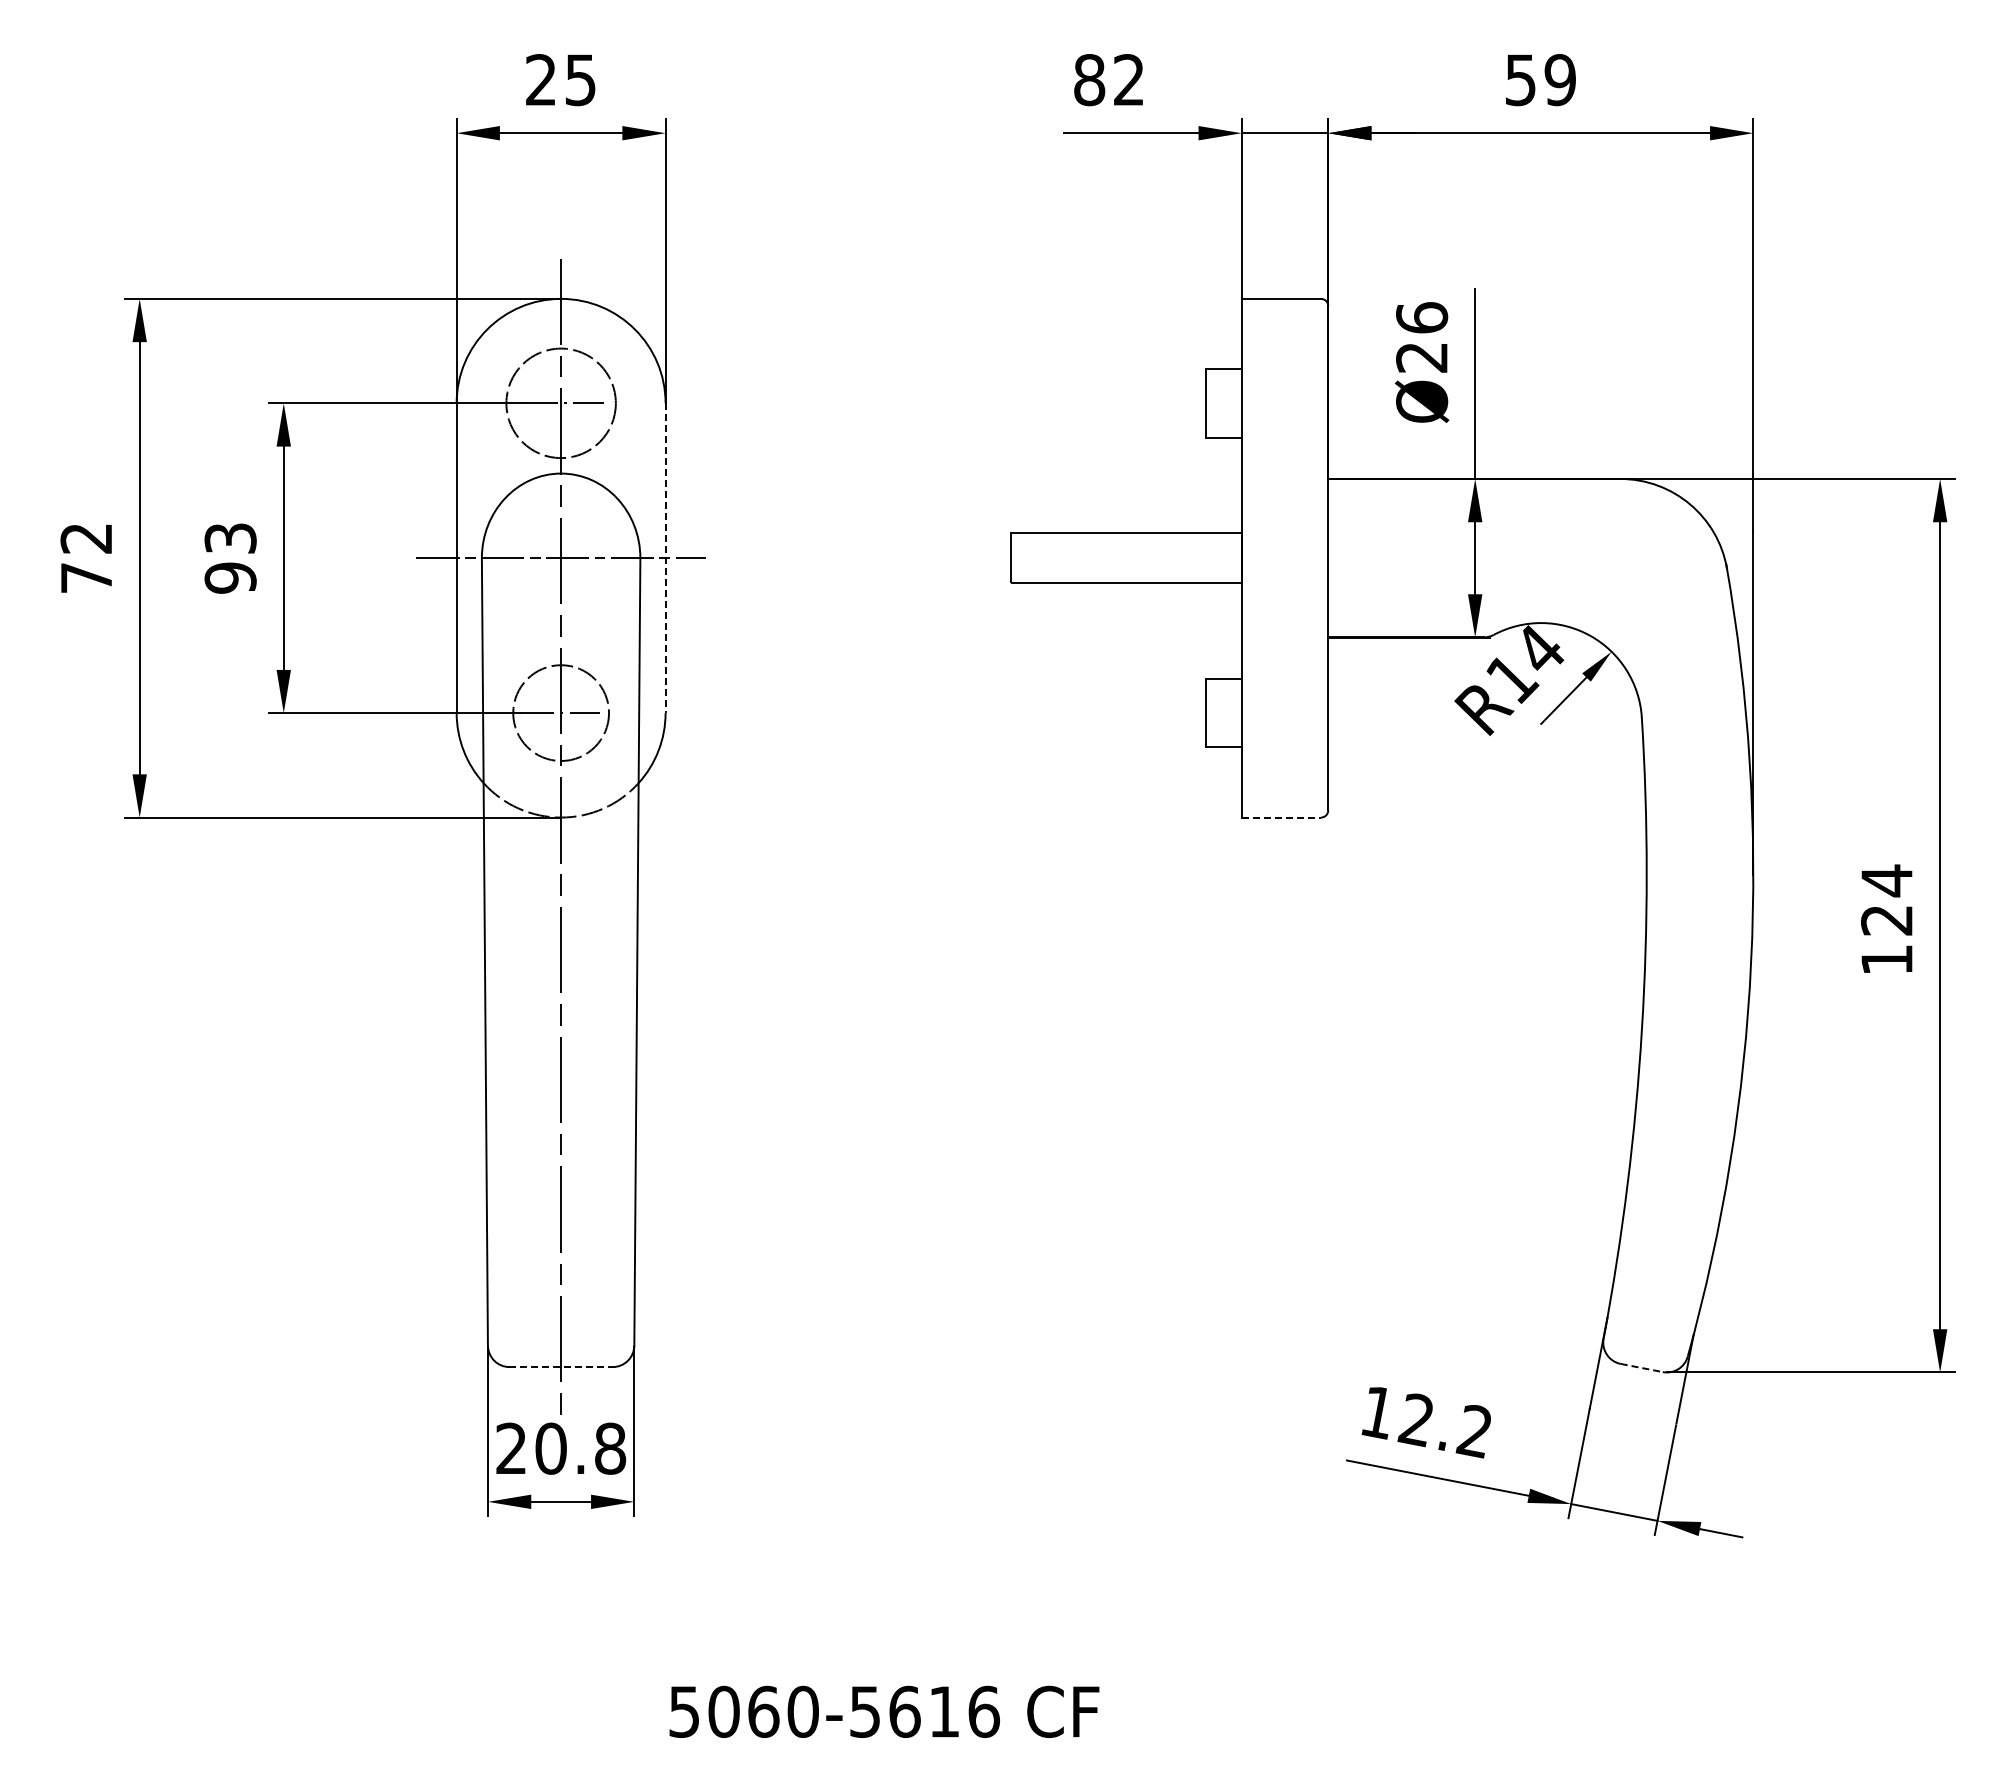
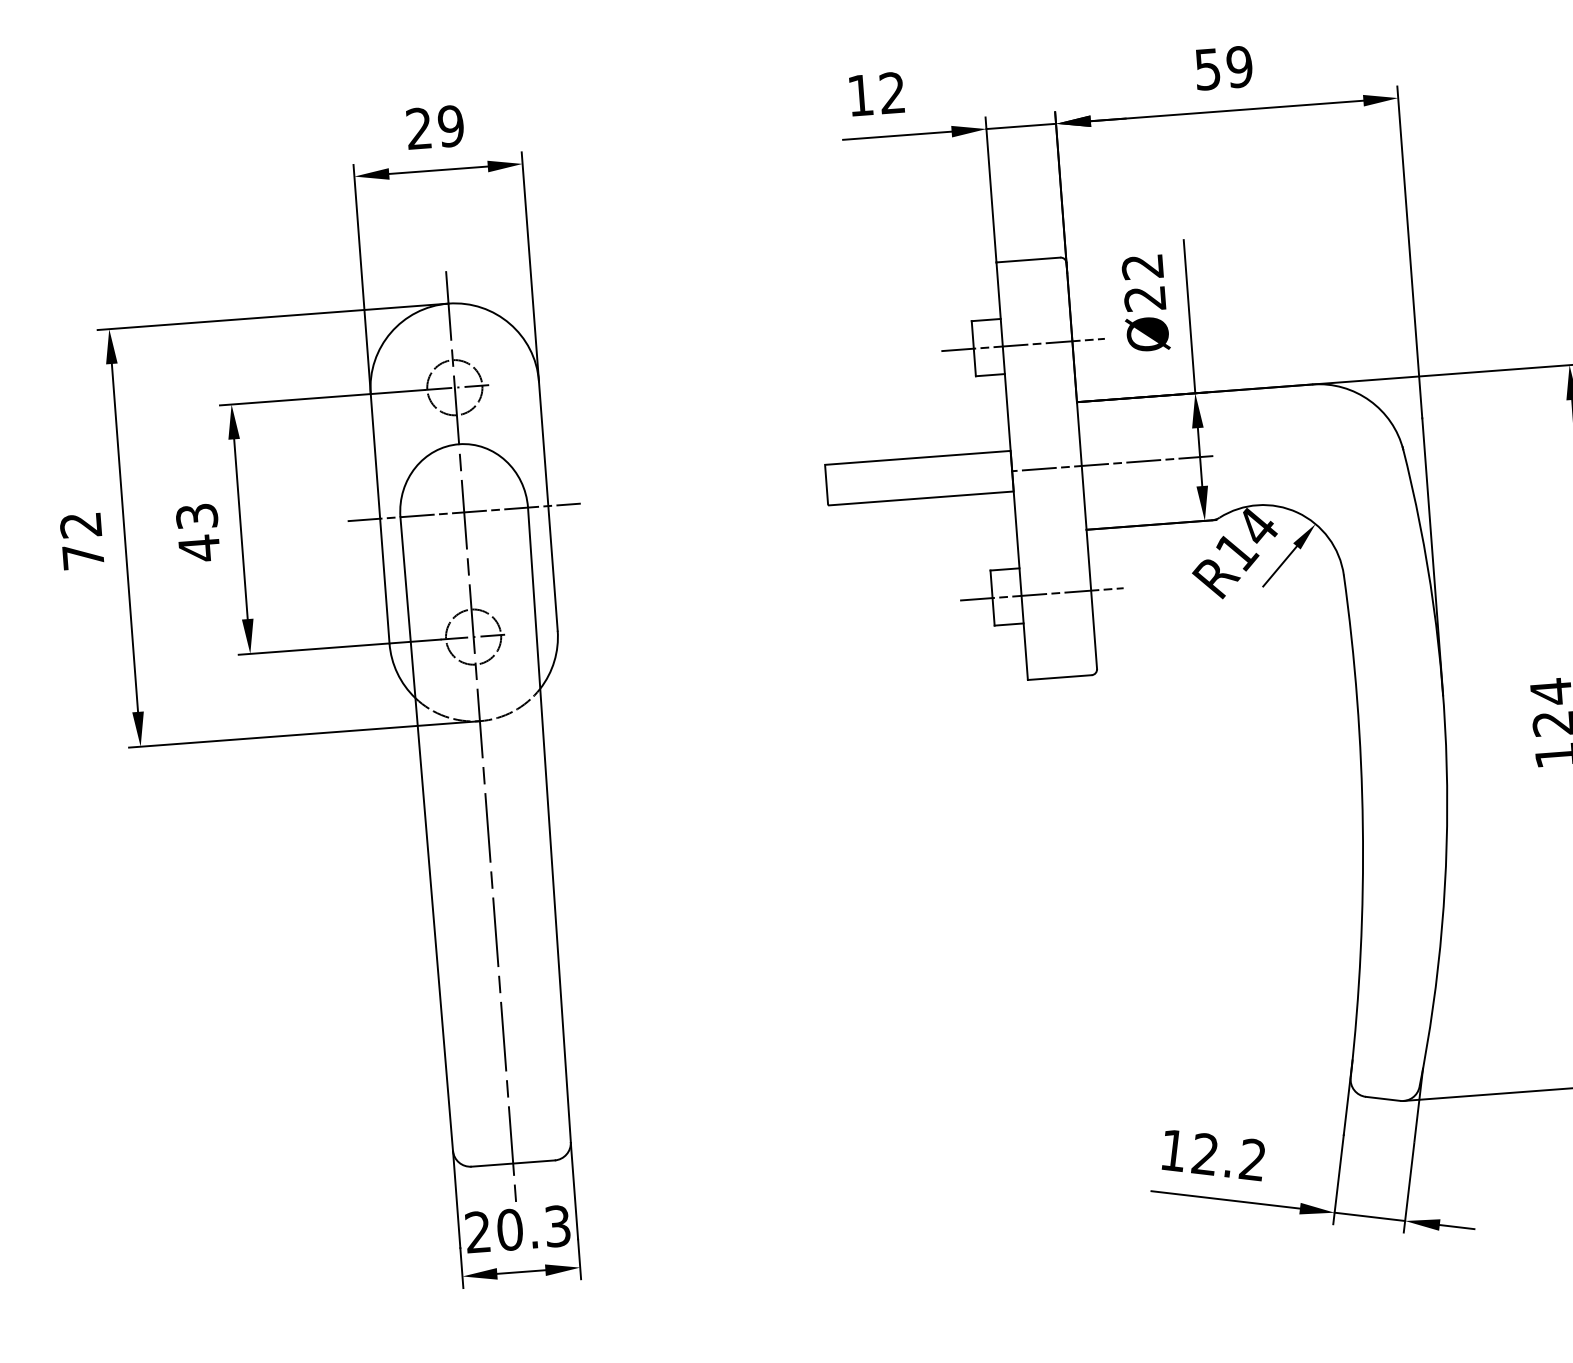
text: (580, 80) -> (450, 126), 25 -> 29
text: (1089, 80) -> (860, 95), 82 -> 12
text: (1422, 317) -> (1143, 266), Ø26 -> Ø22
circle: (560, 403) -> (454, 387), size x0.62
line: (1266, 403) -> (1022, 345), added
line: (665, 558) -> (548, 506), dashed -> solid
line: (1365, 558) -> (1111, 463), added
text: (230, 577) -> (199, 547), 93 -> 43
circle: (560, 712) -> (473, 636), size x0.71
line: (1266, 713) -> (1041, 594), added
line: (1281, 817) -> (1059, 677), dashed -> solid
line: (561, 1367) -> (513, 1163), dashed -> solid
line: (1642, 1368) -> (1383, 1099), dashed -> solid
text: (610, 1448) -> (557, 1226), 20.8 -> 20.3

